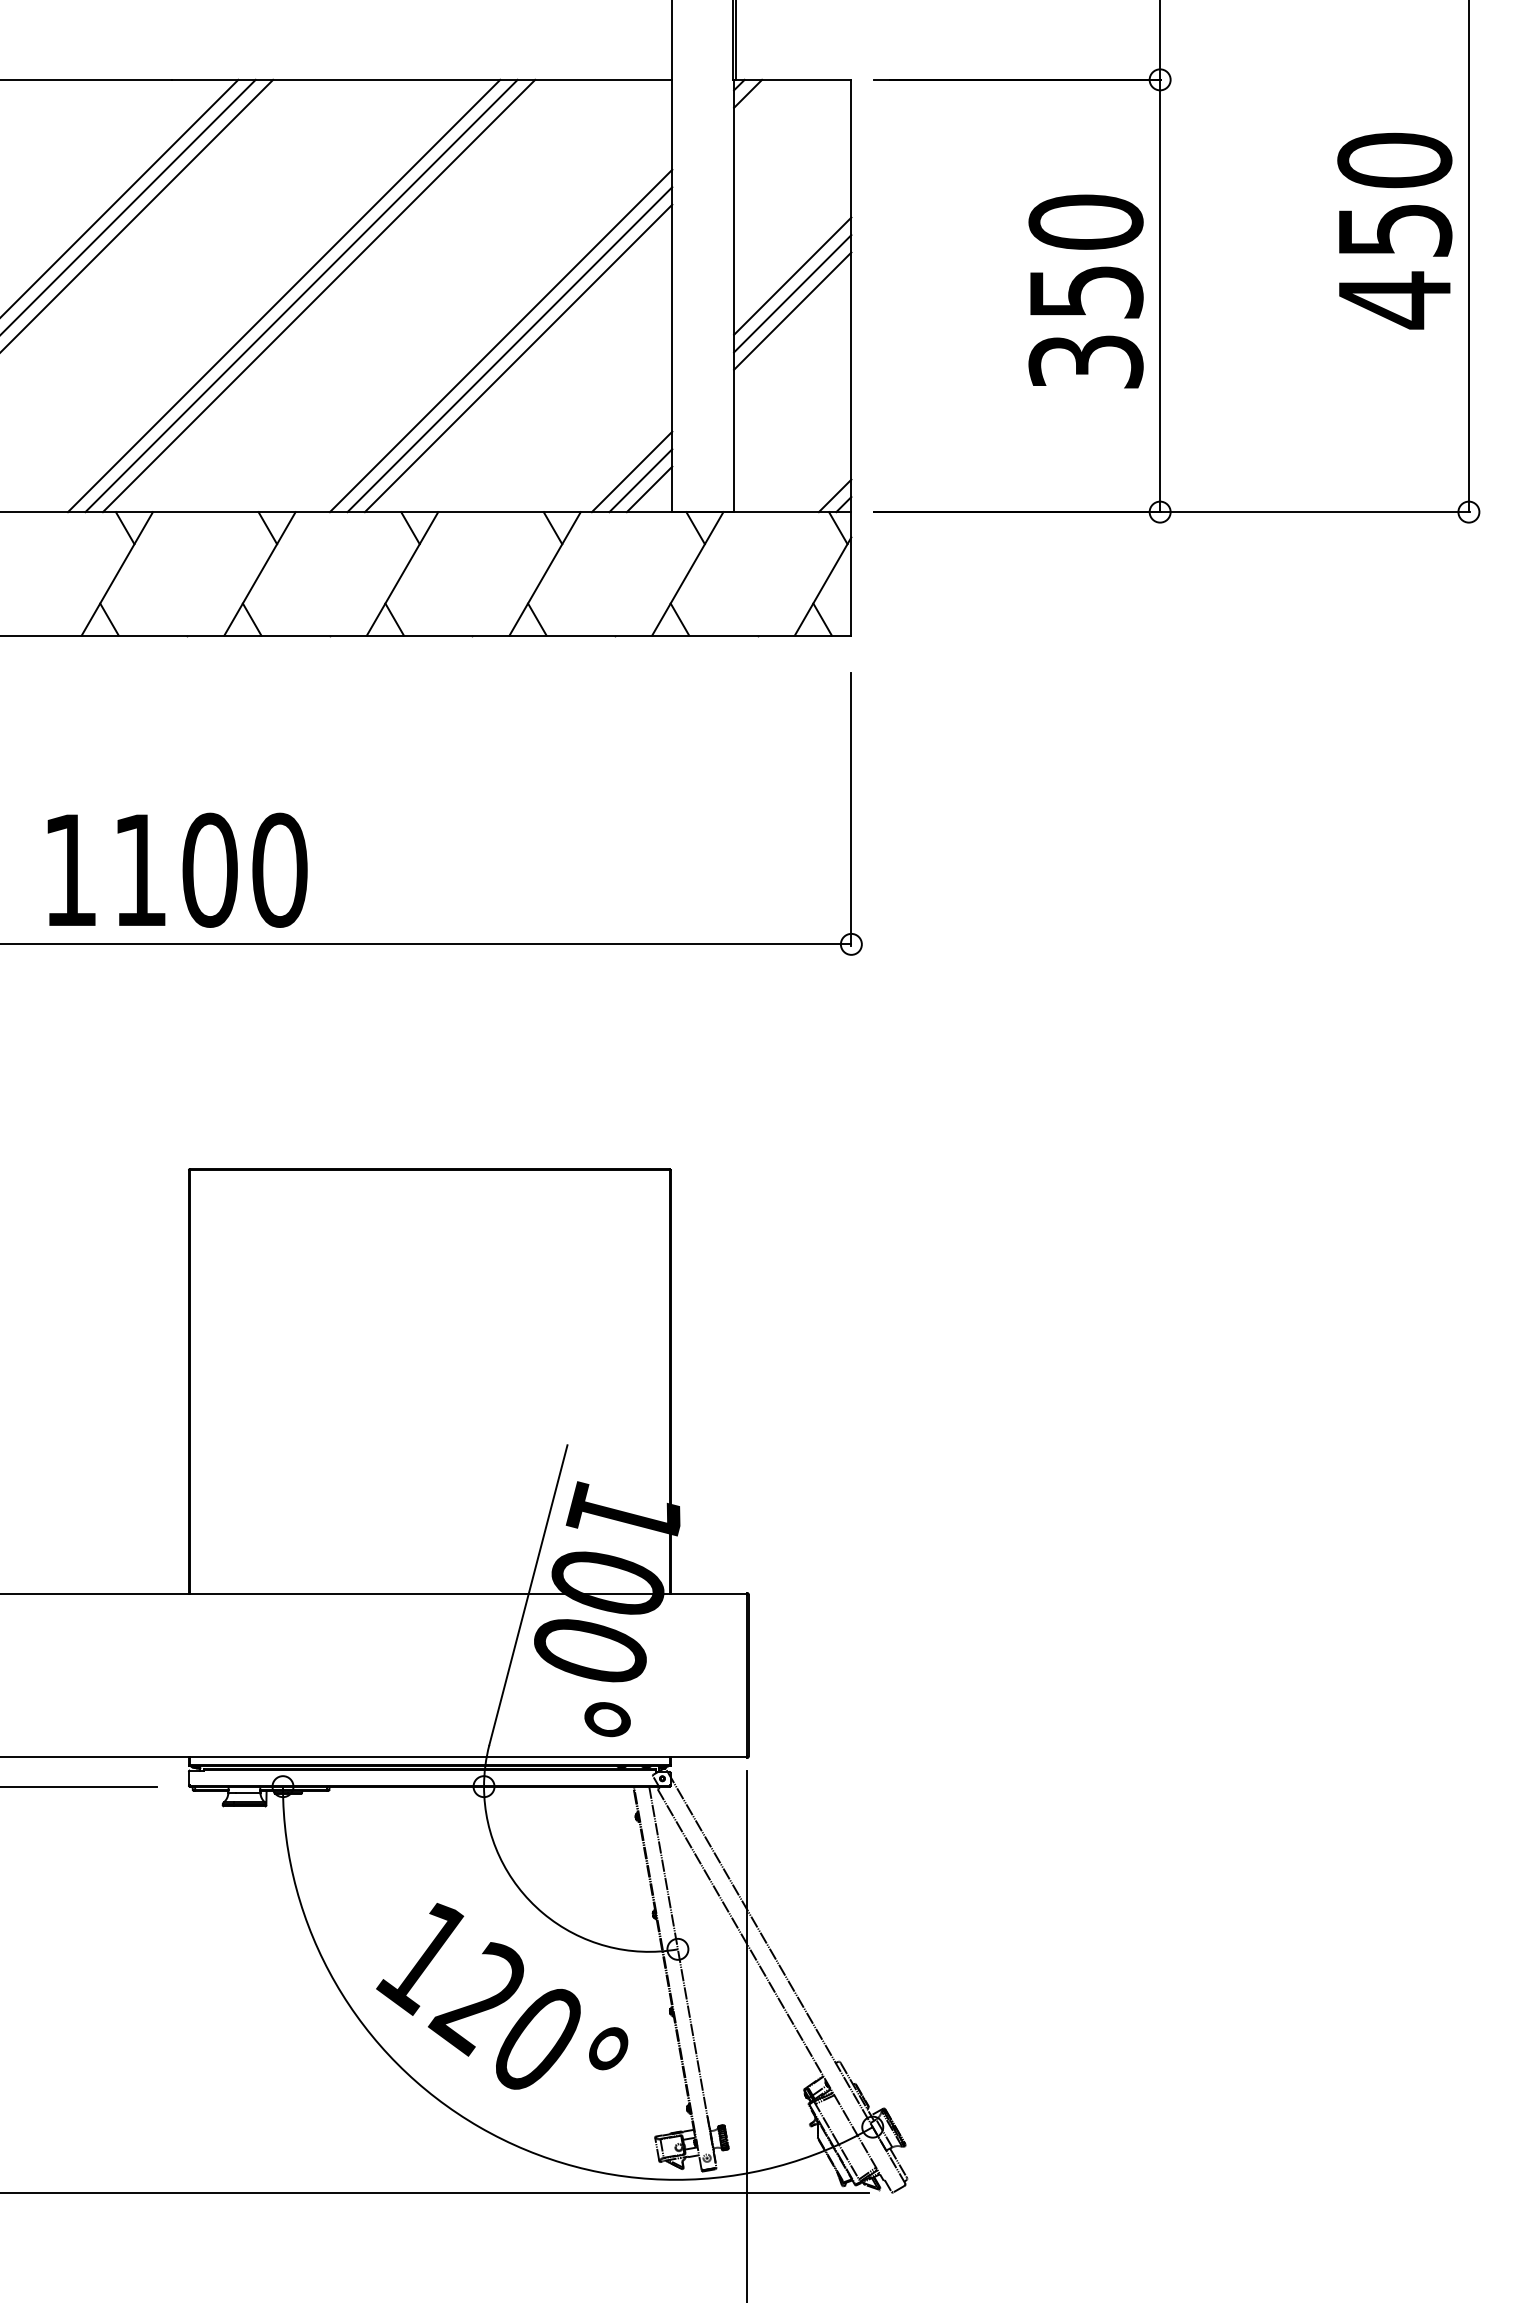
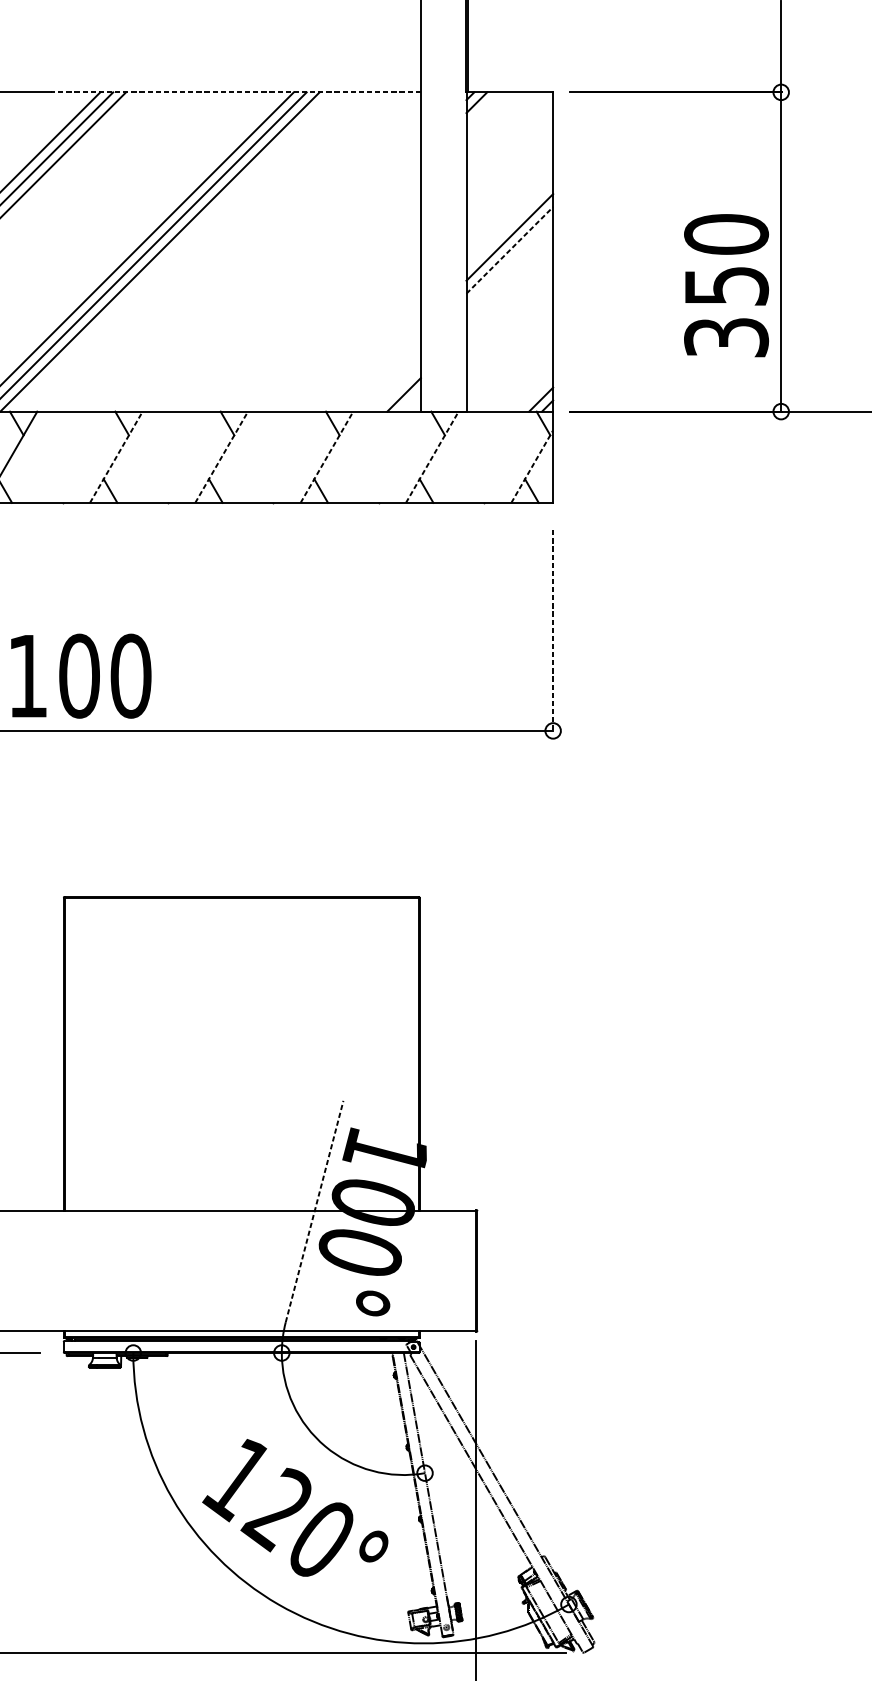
line: (421, 79) -> (235, 92), solid -> dashed
text: (1085, 291) -> (726, 285), moved
line: (792, 293) -> (509, 250), solid -> dashed
line: (792, 310) -> (509, 262), removed
line: (500, 340) -> (293, 284), removed
line: (509, 349) -> (300, 291), removed
line: (518, 358) -> (307, 298), removed
line: (631, 471) -> (390, 381), removed
line: (640, 480) -> (397, 388), removed
line: (260, 573) -> (116, 456), solid -> dashed
line: (402, 573) -> (221, 456), solid -> dashed
line: (545, 573) -> (327, 456), solid -> dashed
line: (688, 573) -> (432, 456), solid -> dashed
line: (823, 586) -> (532, 466), solid -> dashed
line: (851, 809) -> (553, 631), solid -> dashed
line: (528, 1595) -> (314, 1211), solid -> dashed

